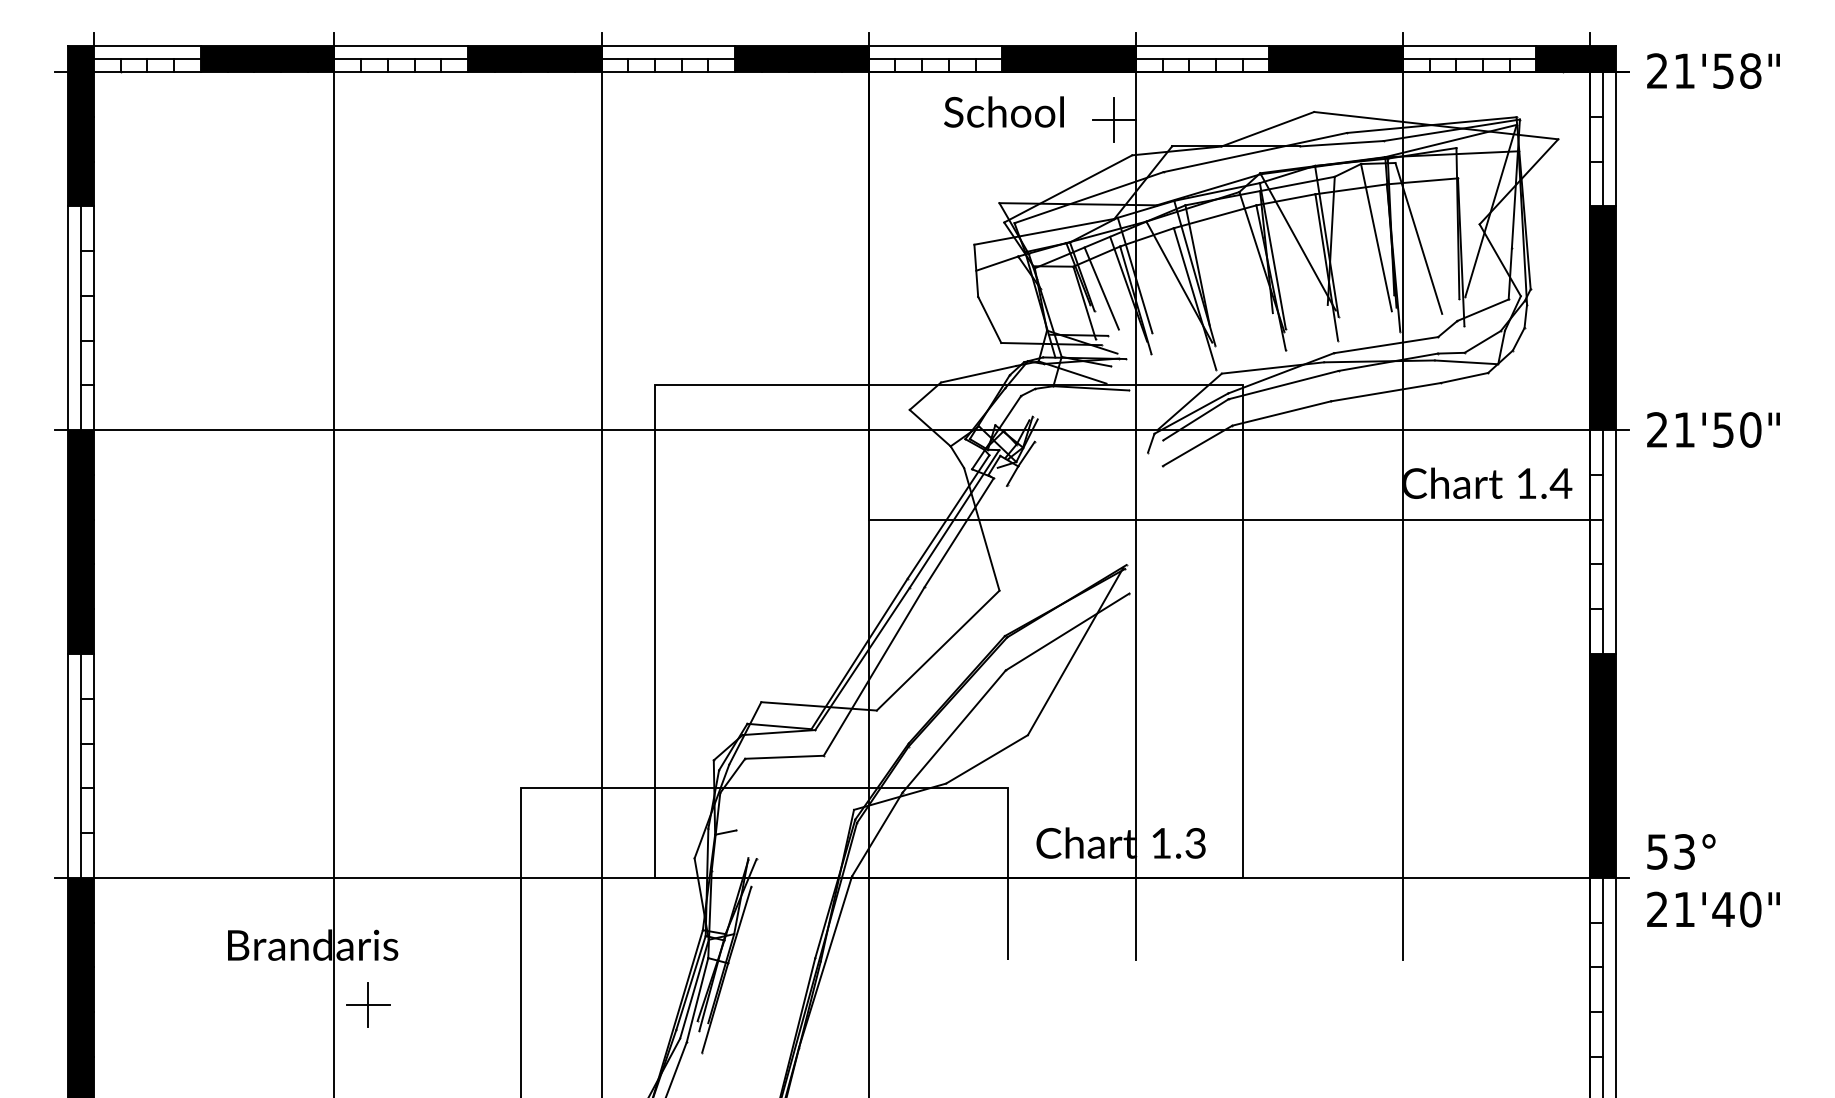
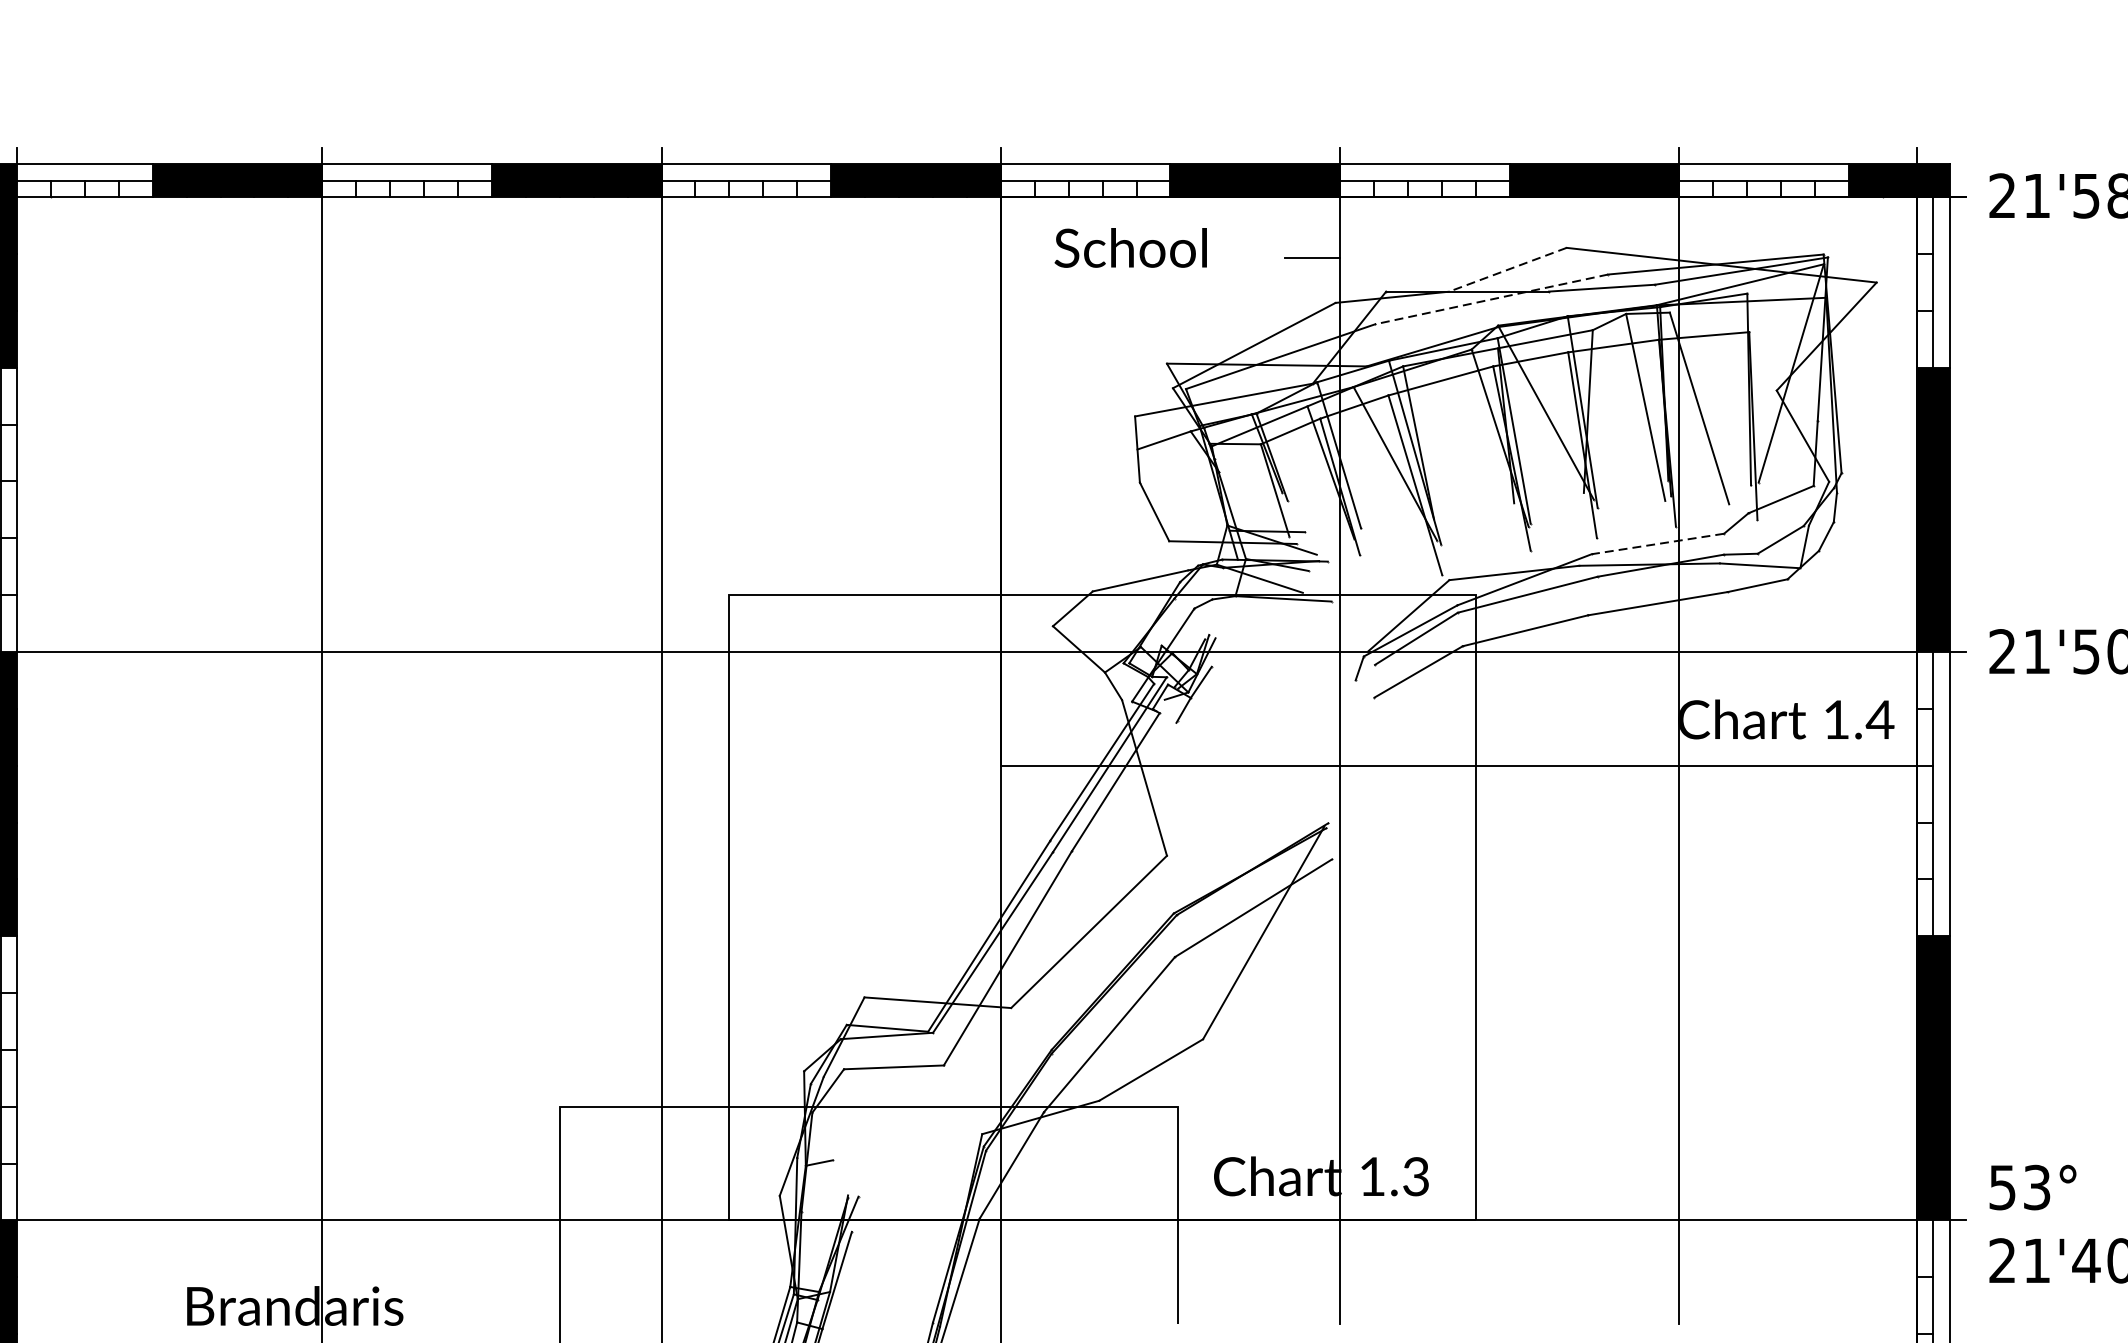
text: (1003, 111) -> (1130, 247), moved
line: (1114, 119) -> (1313, 257), removed
line: (1267, 129) -> (1507, 270), solid -> dashed
line: (1255, 152) -> (1492, 299), solid -> dashed
line: (1101, 288) -> (1296, 472), removed
line: (1386, 345) -> (1658, 544), solid -> dashed

